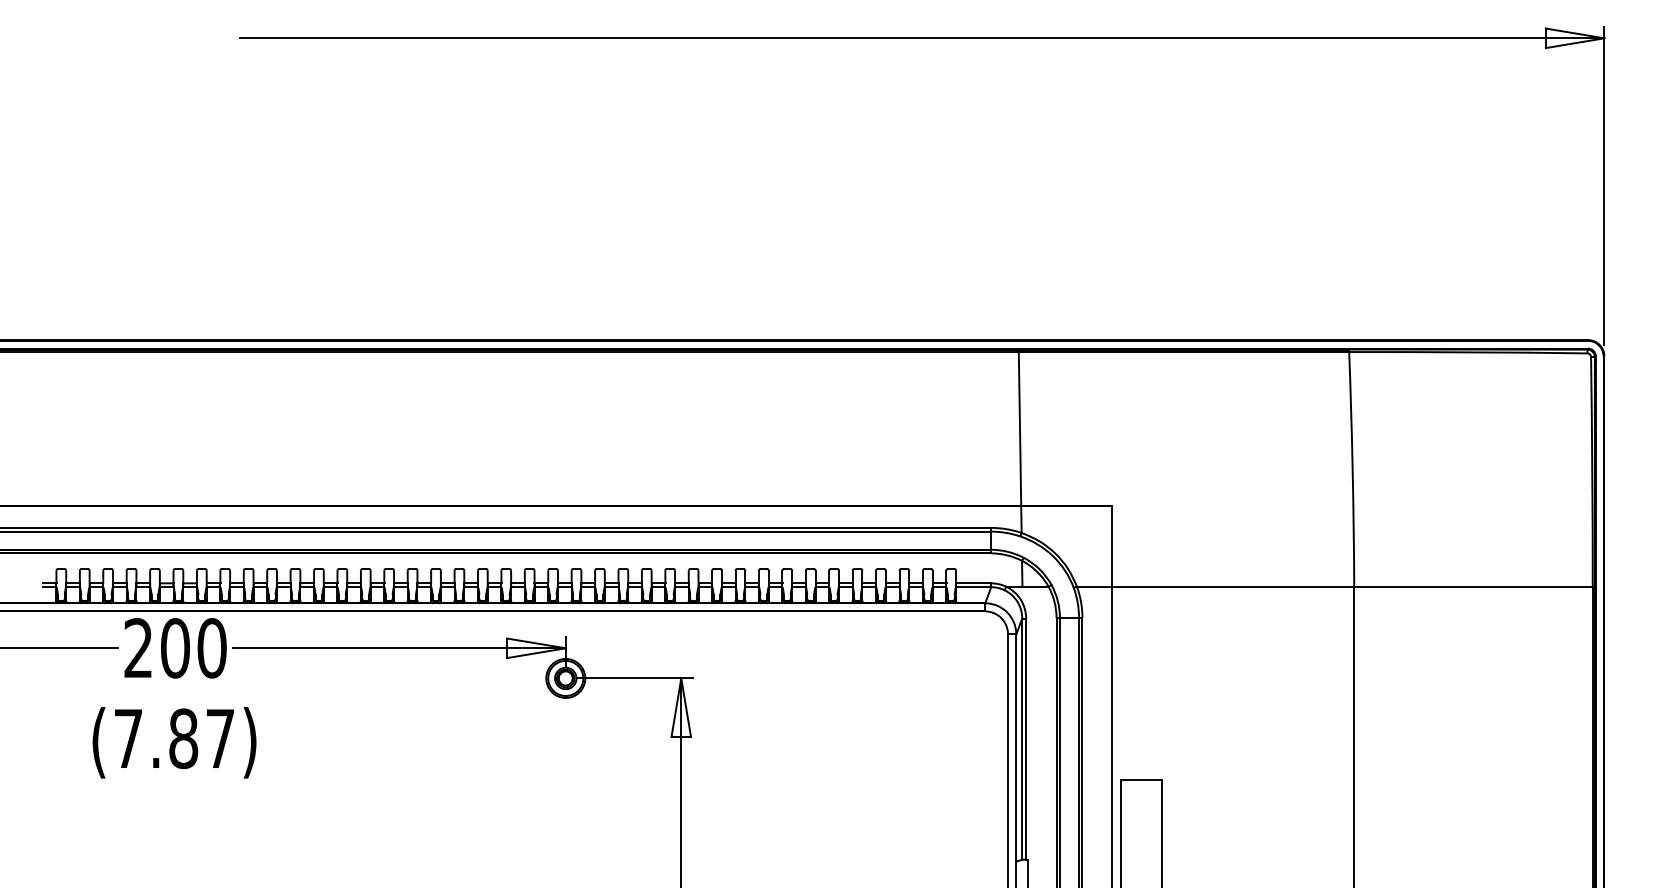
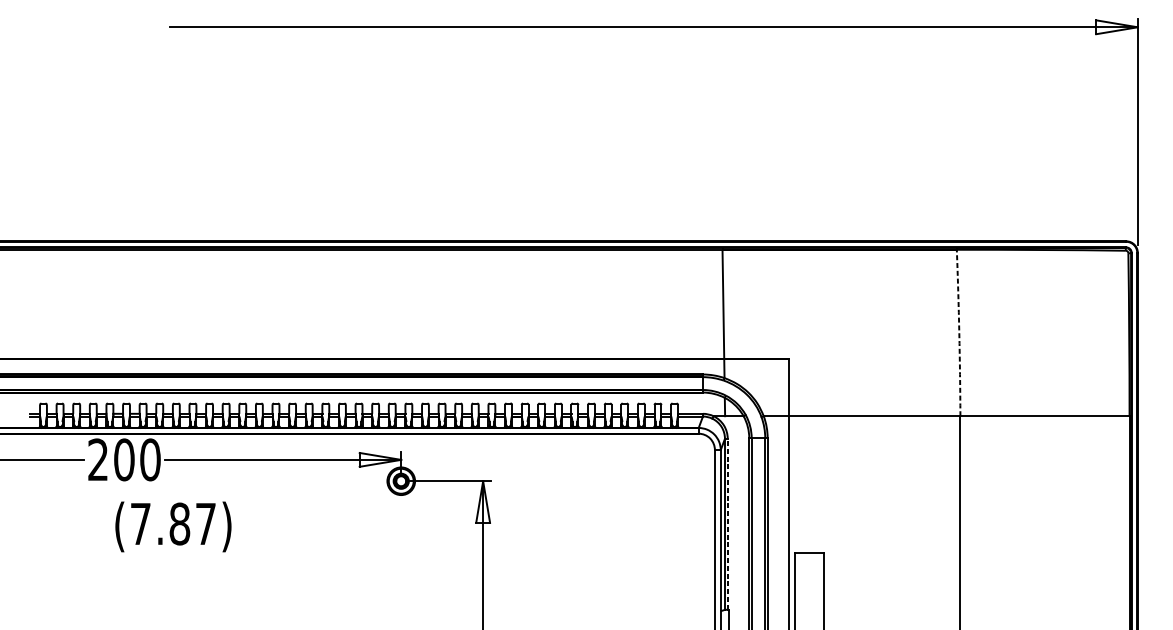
arc: (1352, 469) -> (959, 333), solid -> dashed
line: (1026, 739) -> (727, 524), solid -> dashed
text: (174, 742) -> (173, 526), moved

